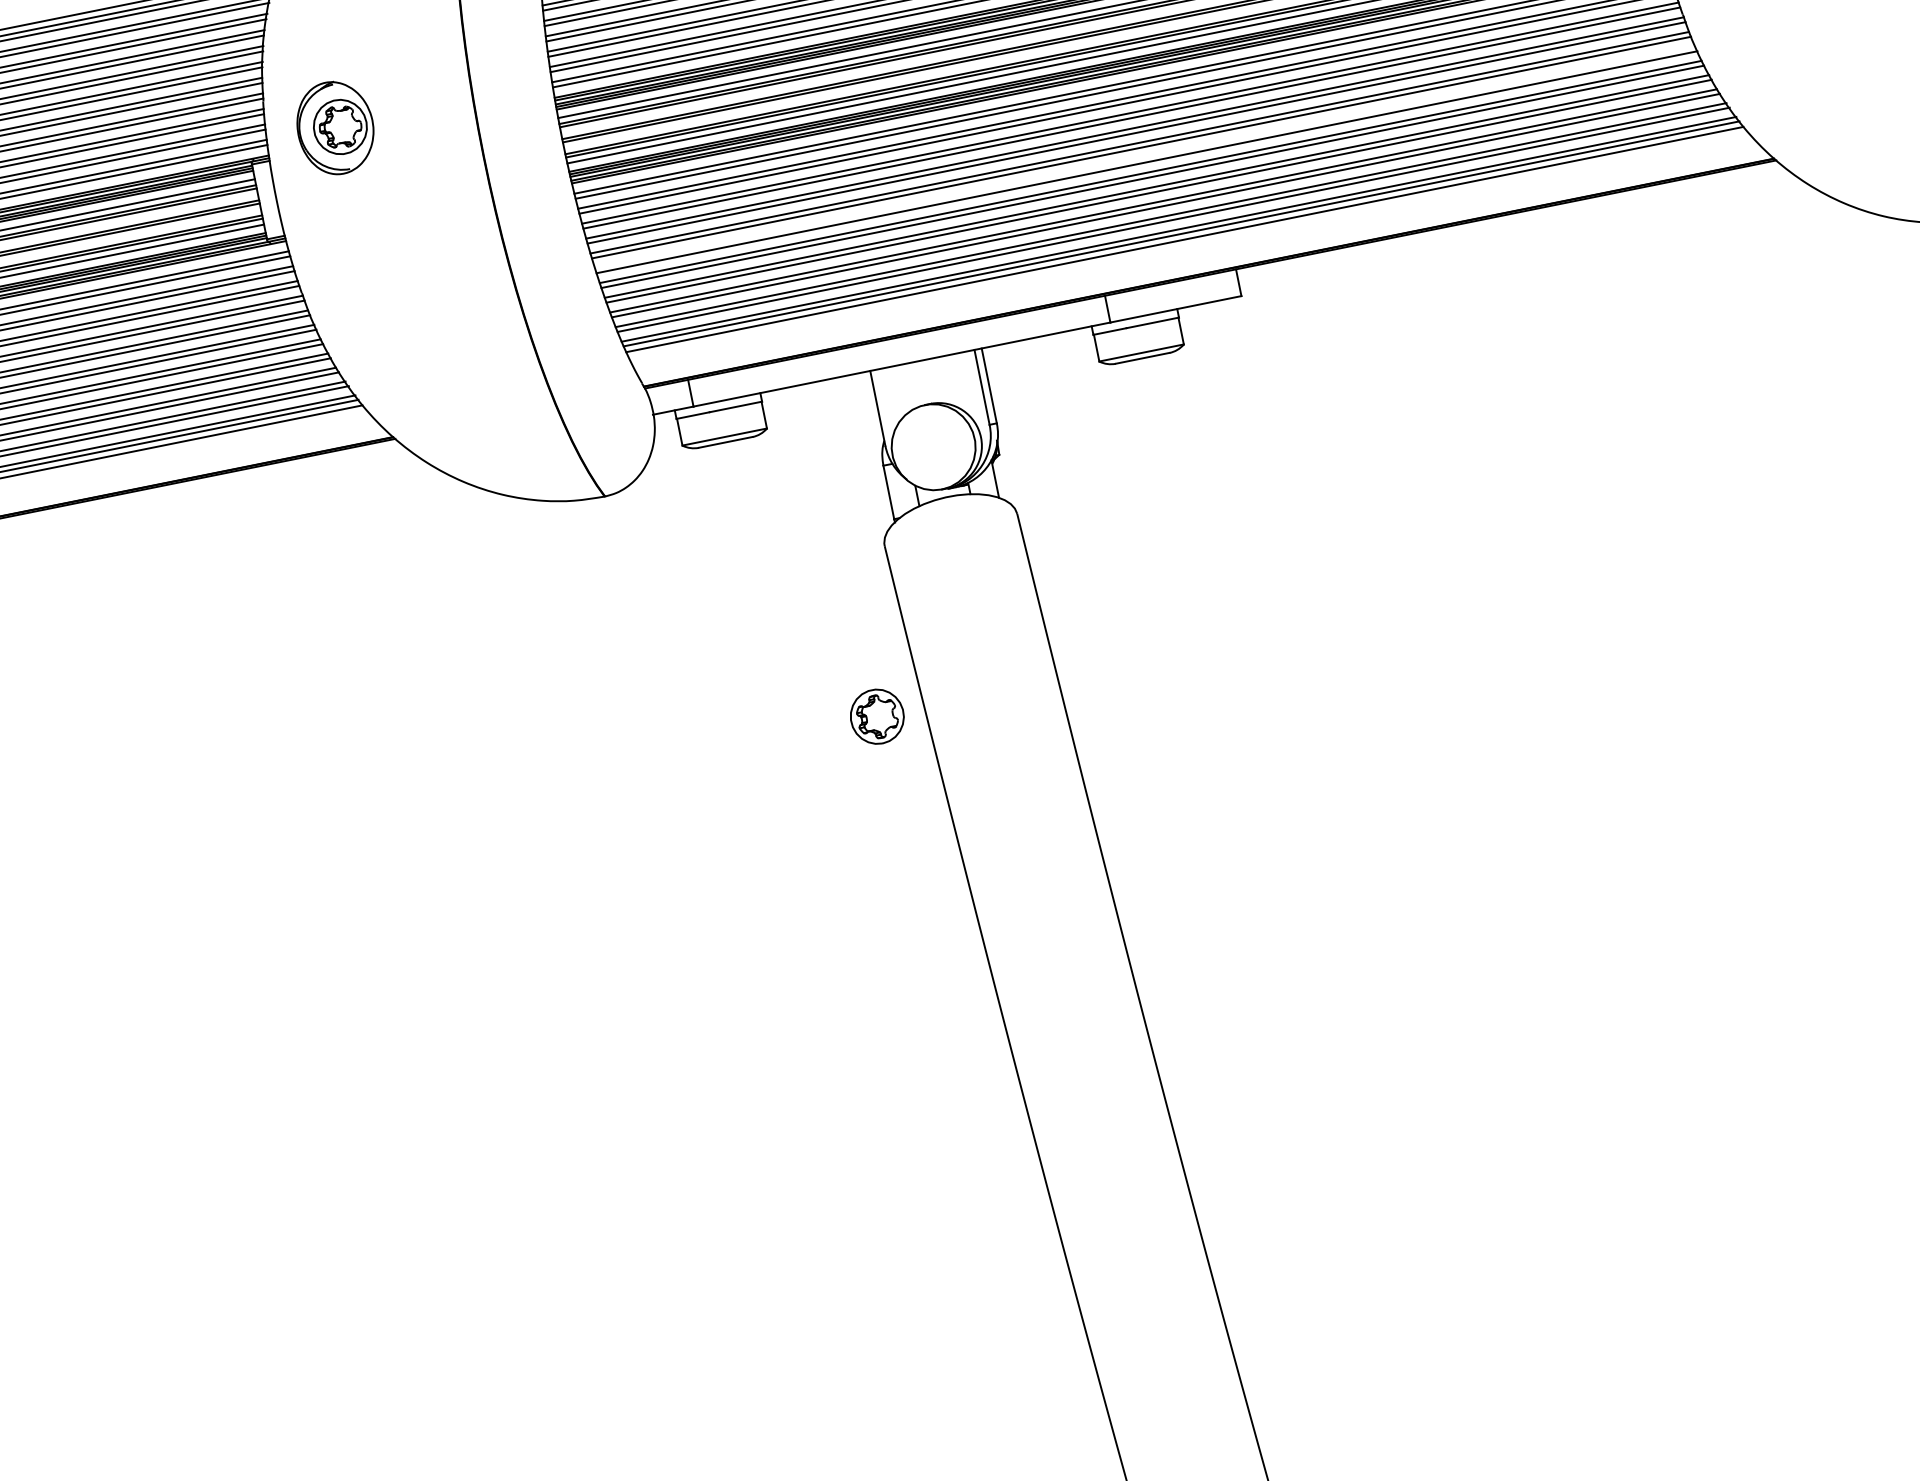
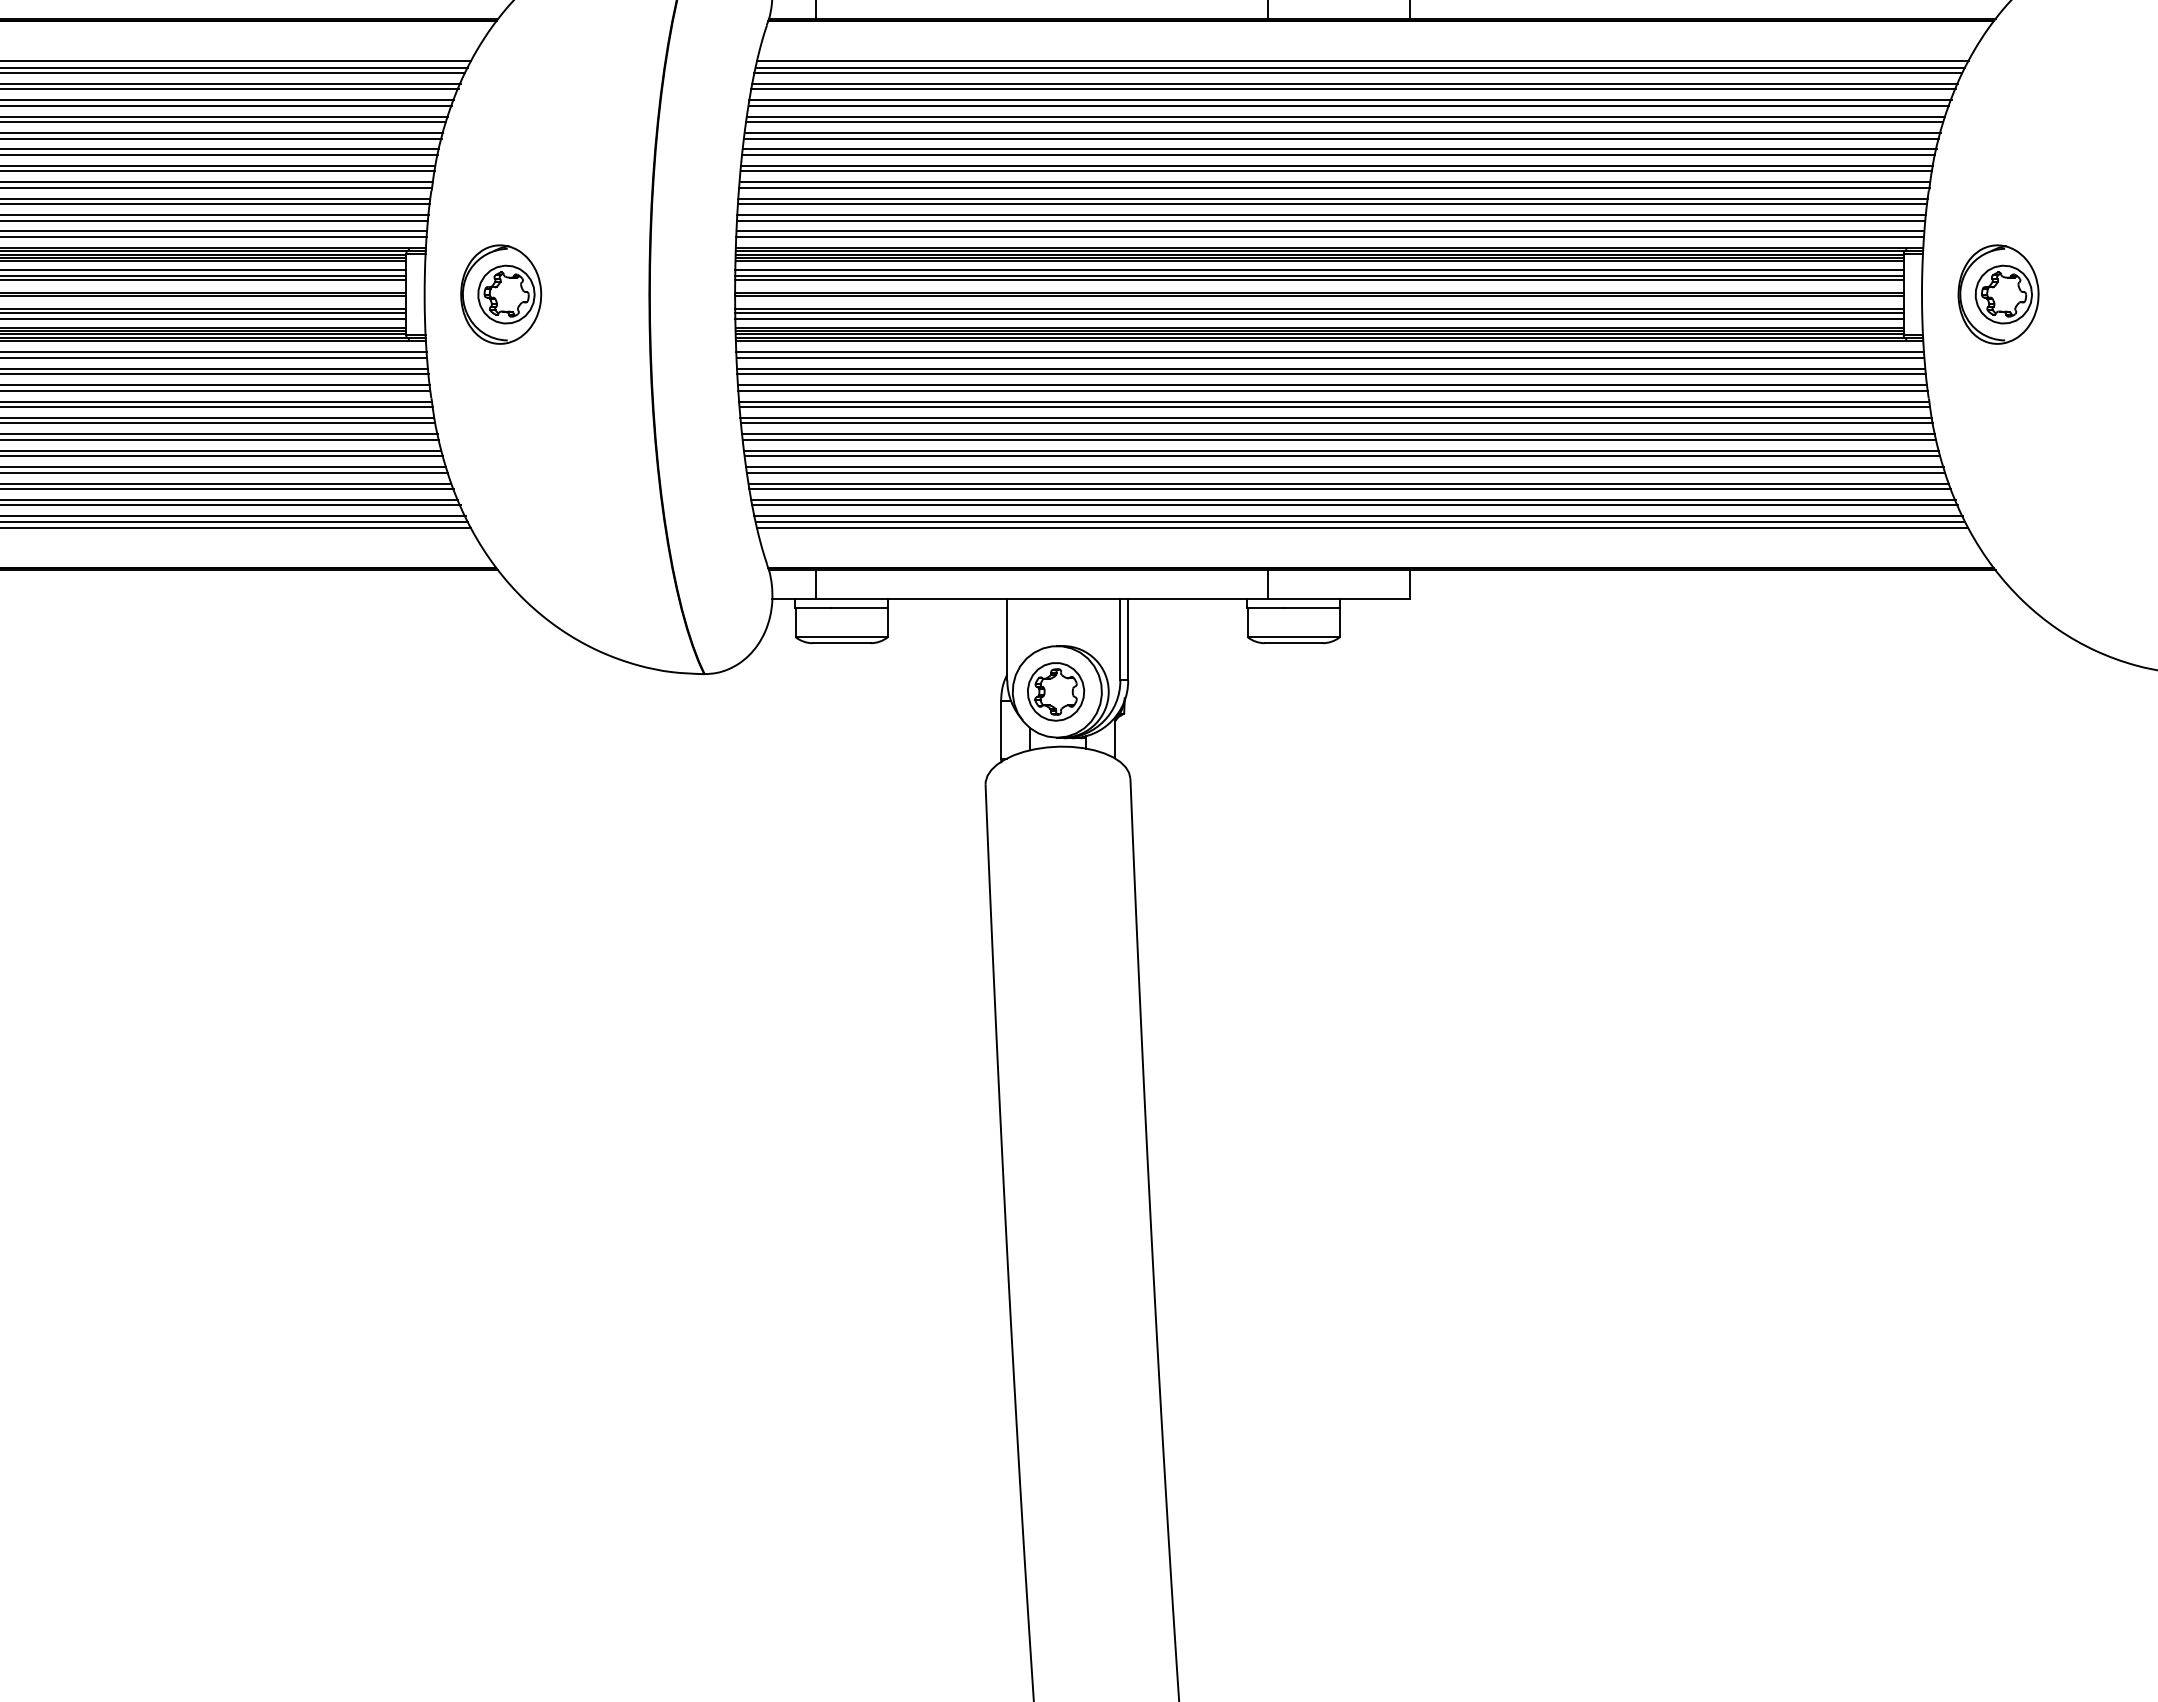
part: (335, 127) -> (501, 294), moved
line: (1145, 157) -> (1338, 434), added
part: (877, 716) -> (1056, 691), moved

